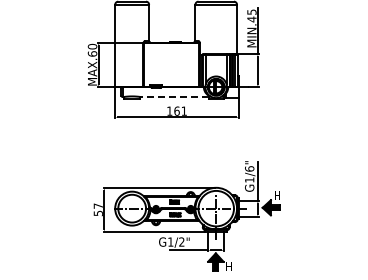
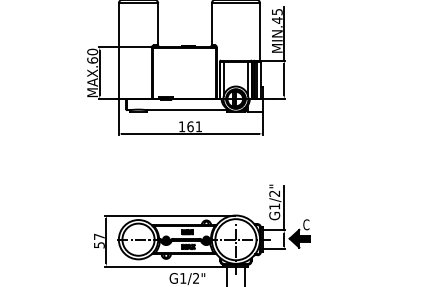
line: (173, 96) -> (186, 109), dashed -> solid
text: (249, 168) -> (274, 193), G1/6" -> G1/2"
text: (276, 195) -> (305, 224), H -> C

